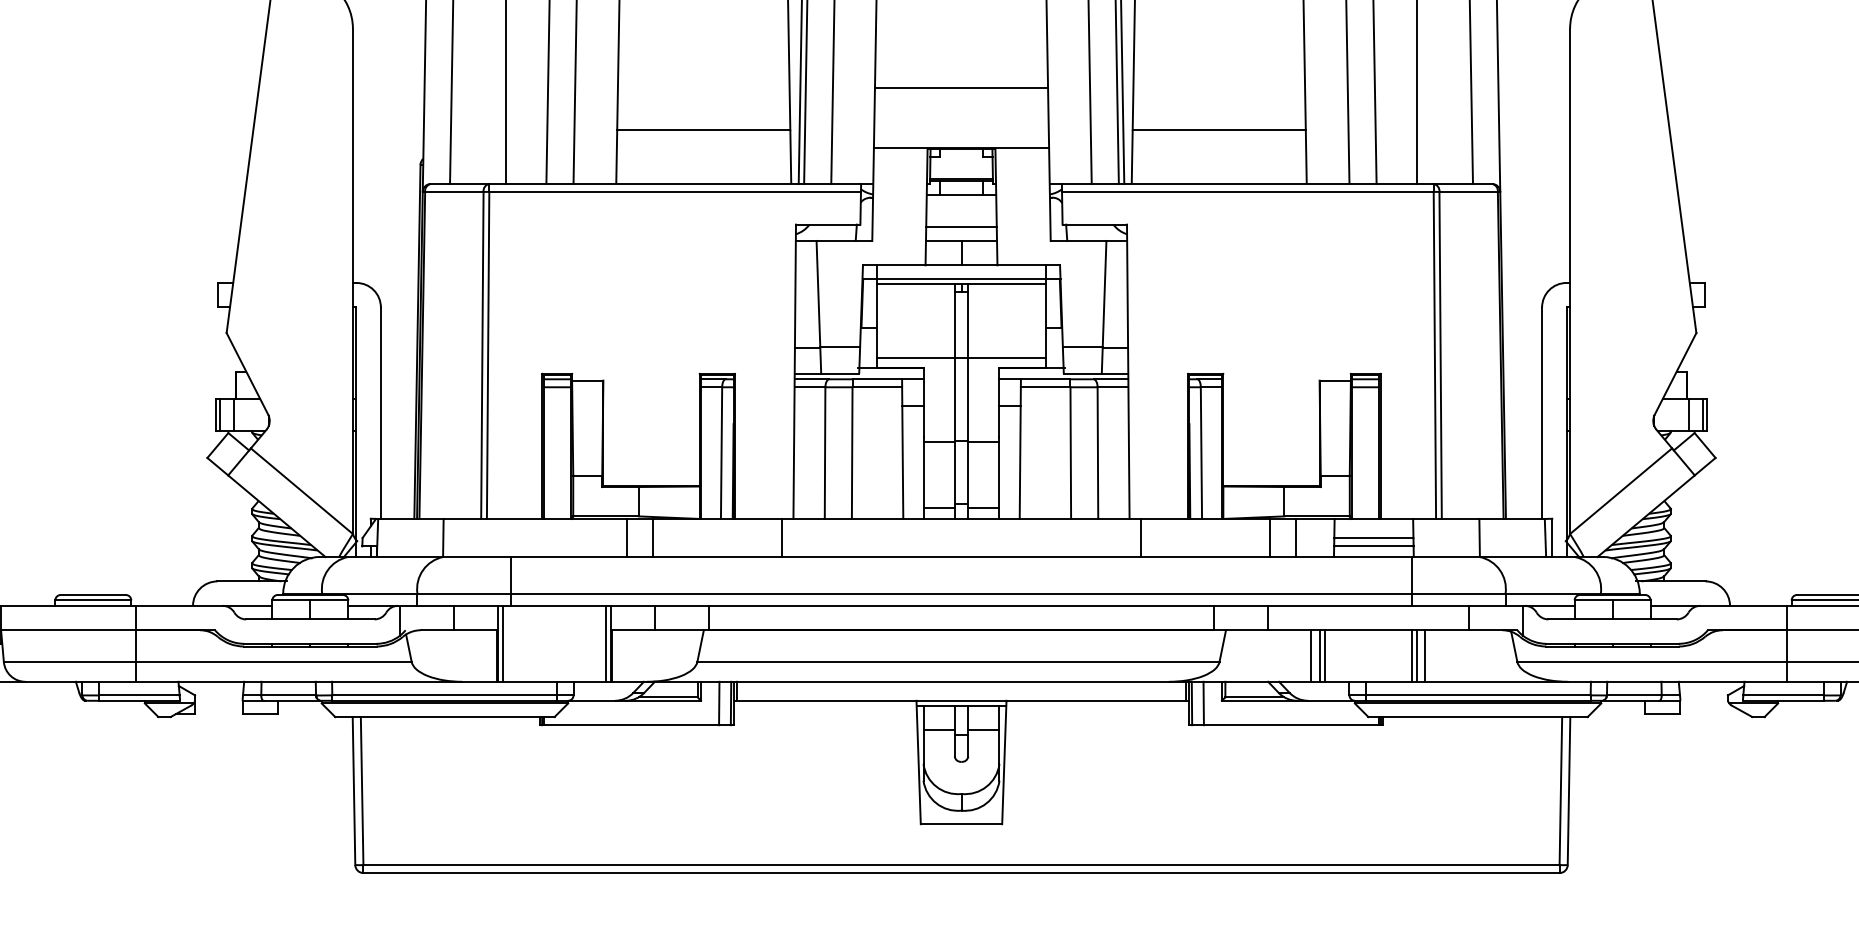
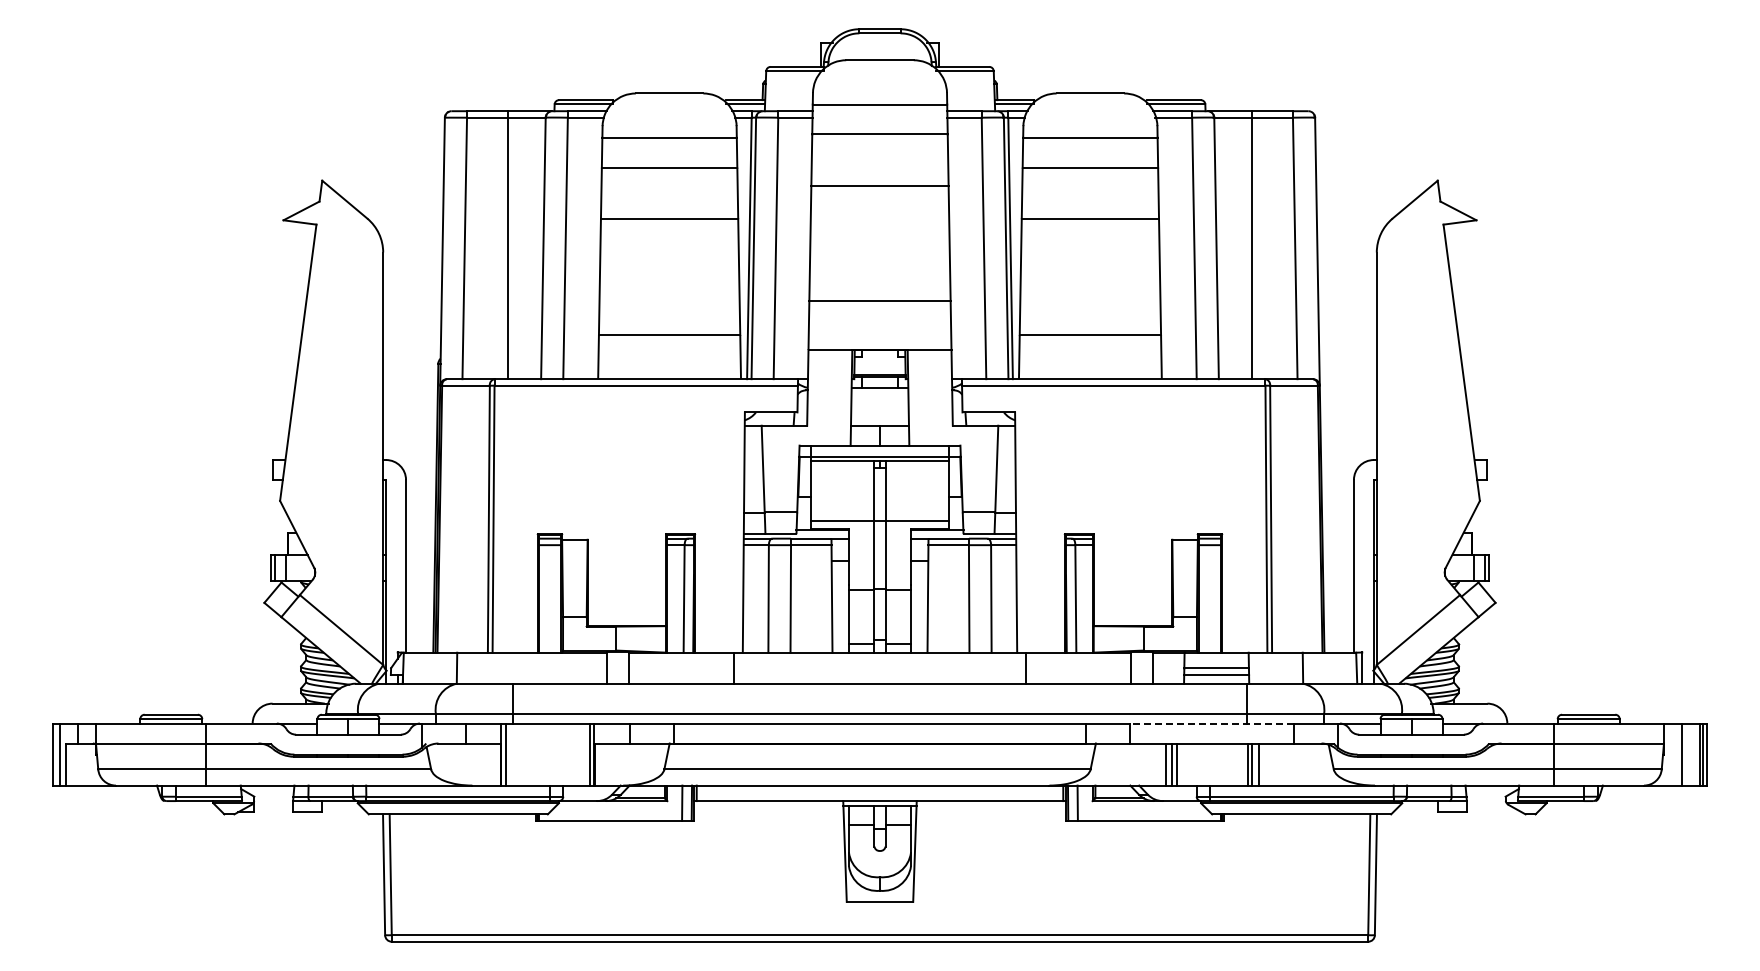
line: (960, 227) -> (879, 414), removed
line: (1368, 605) -> (1212, 723), solid -> dashed

